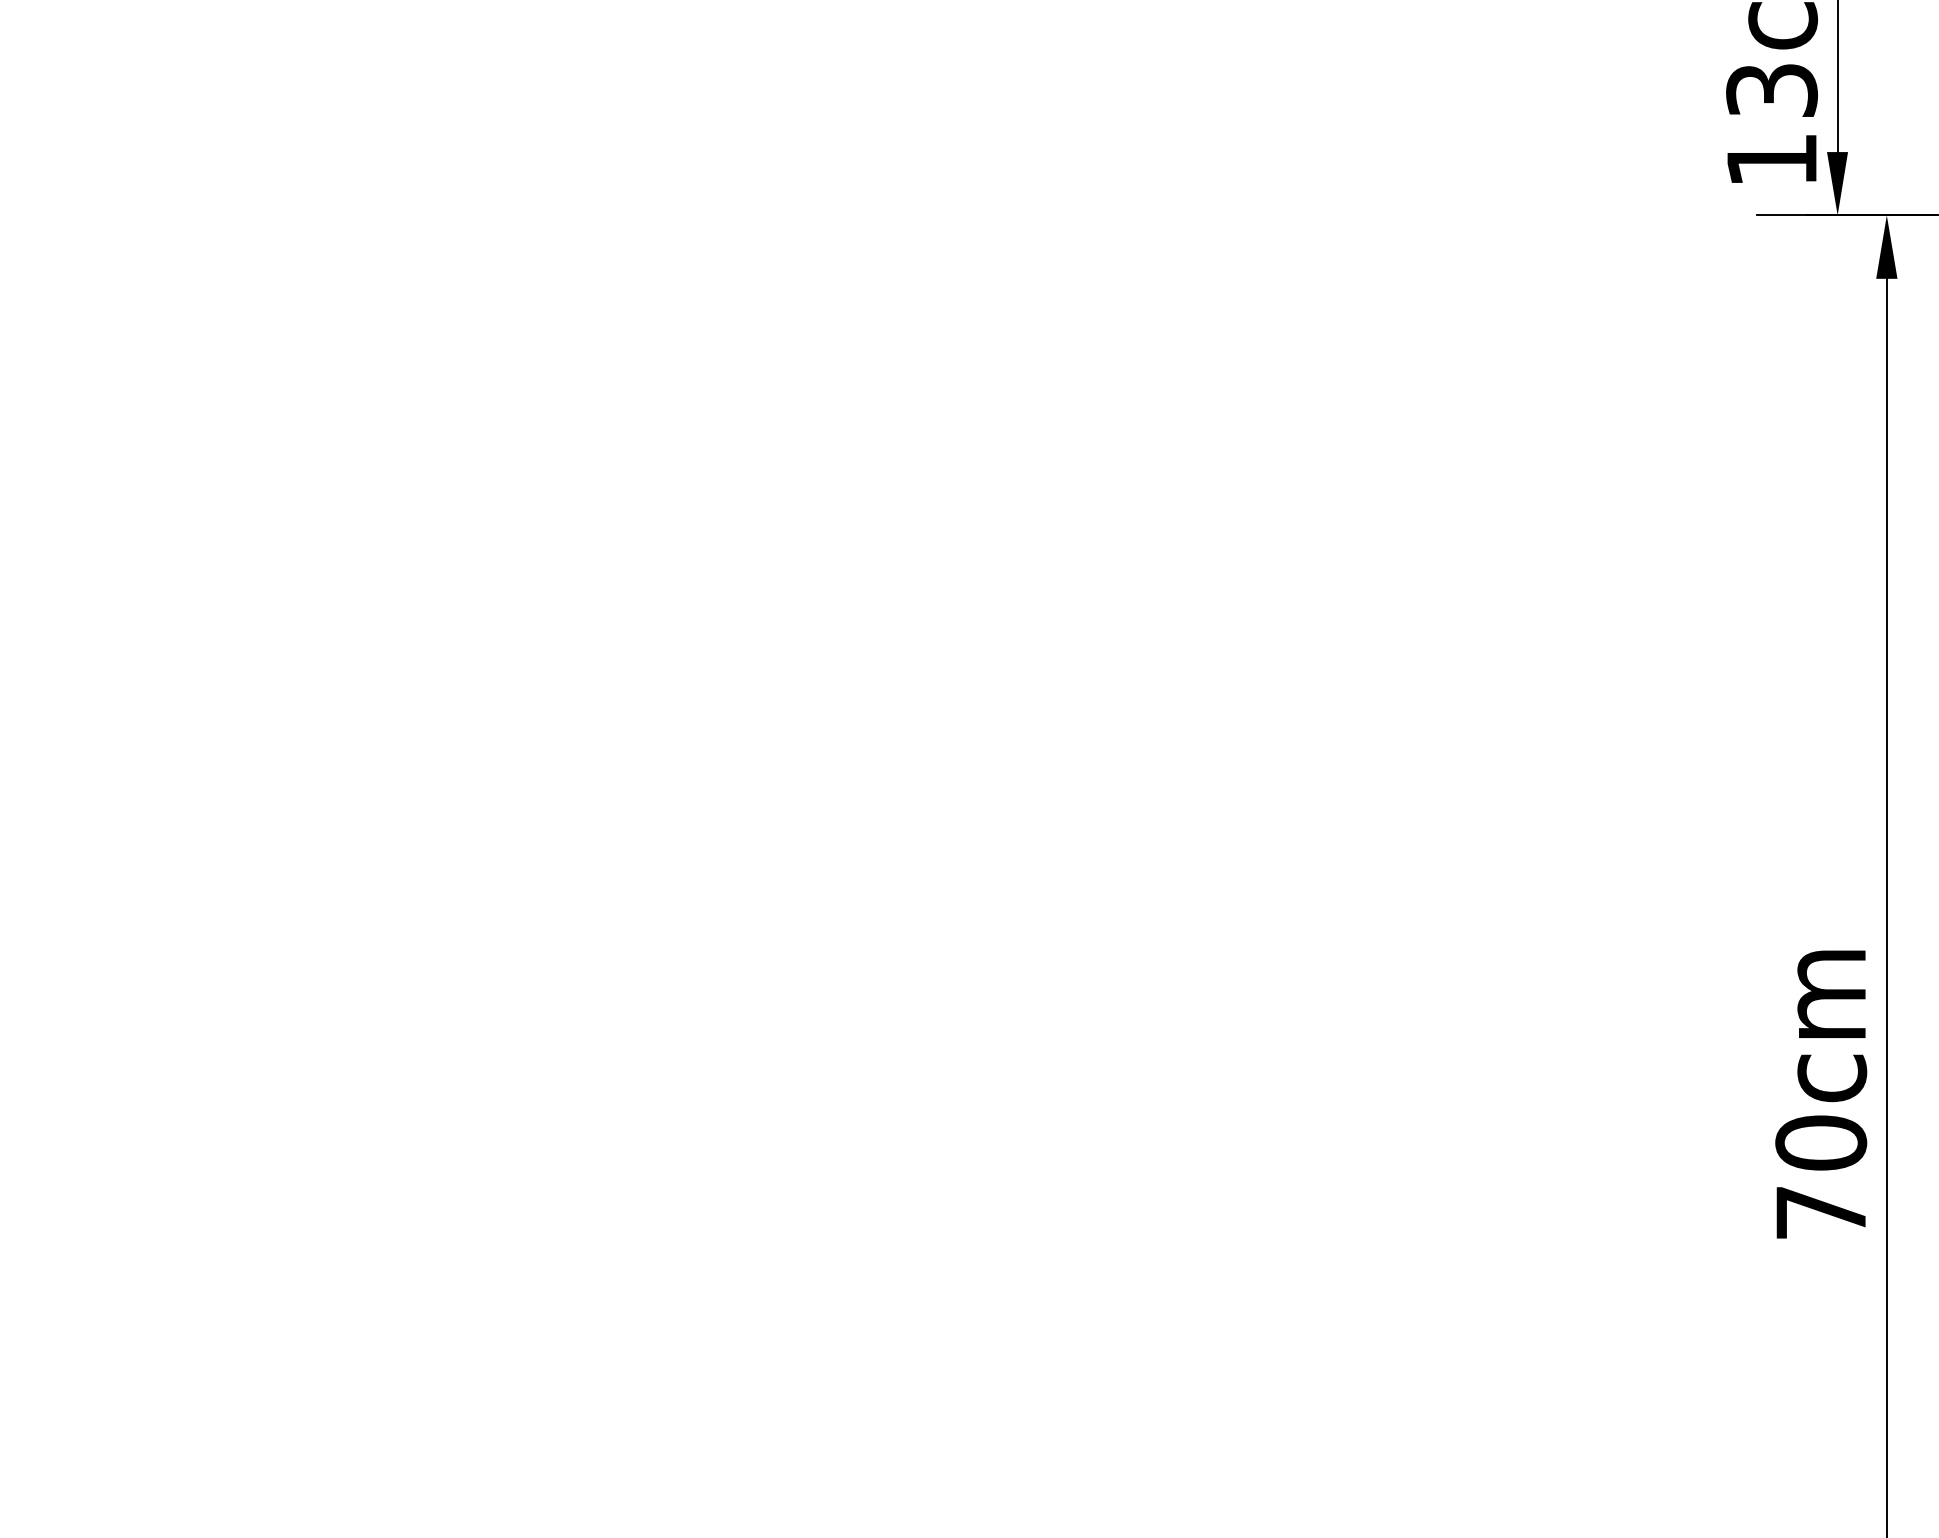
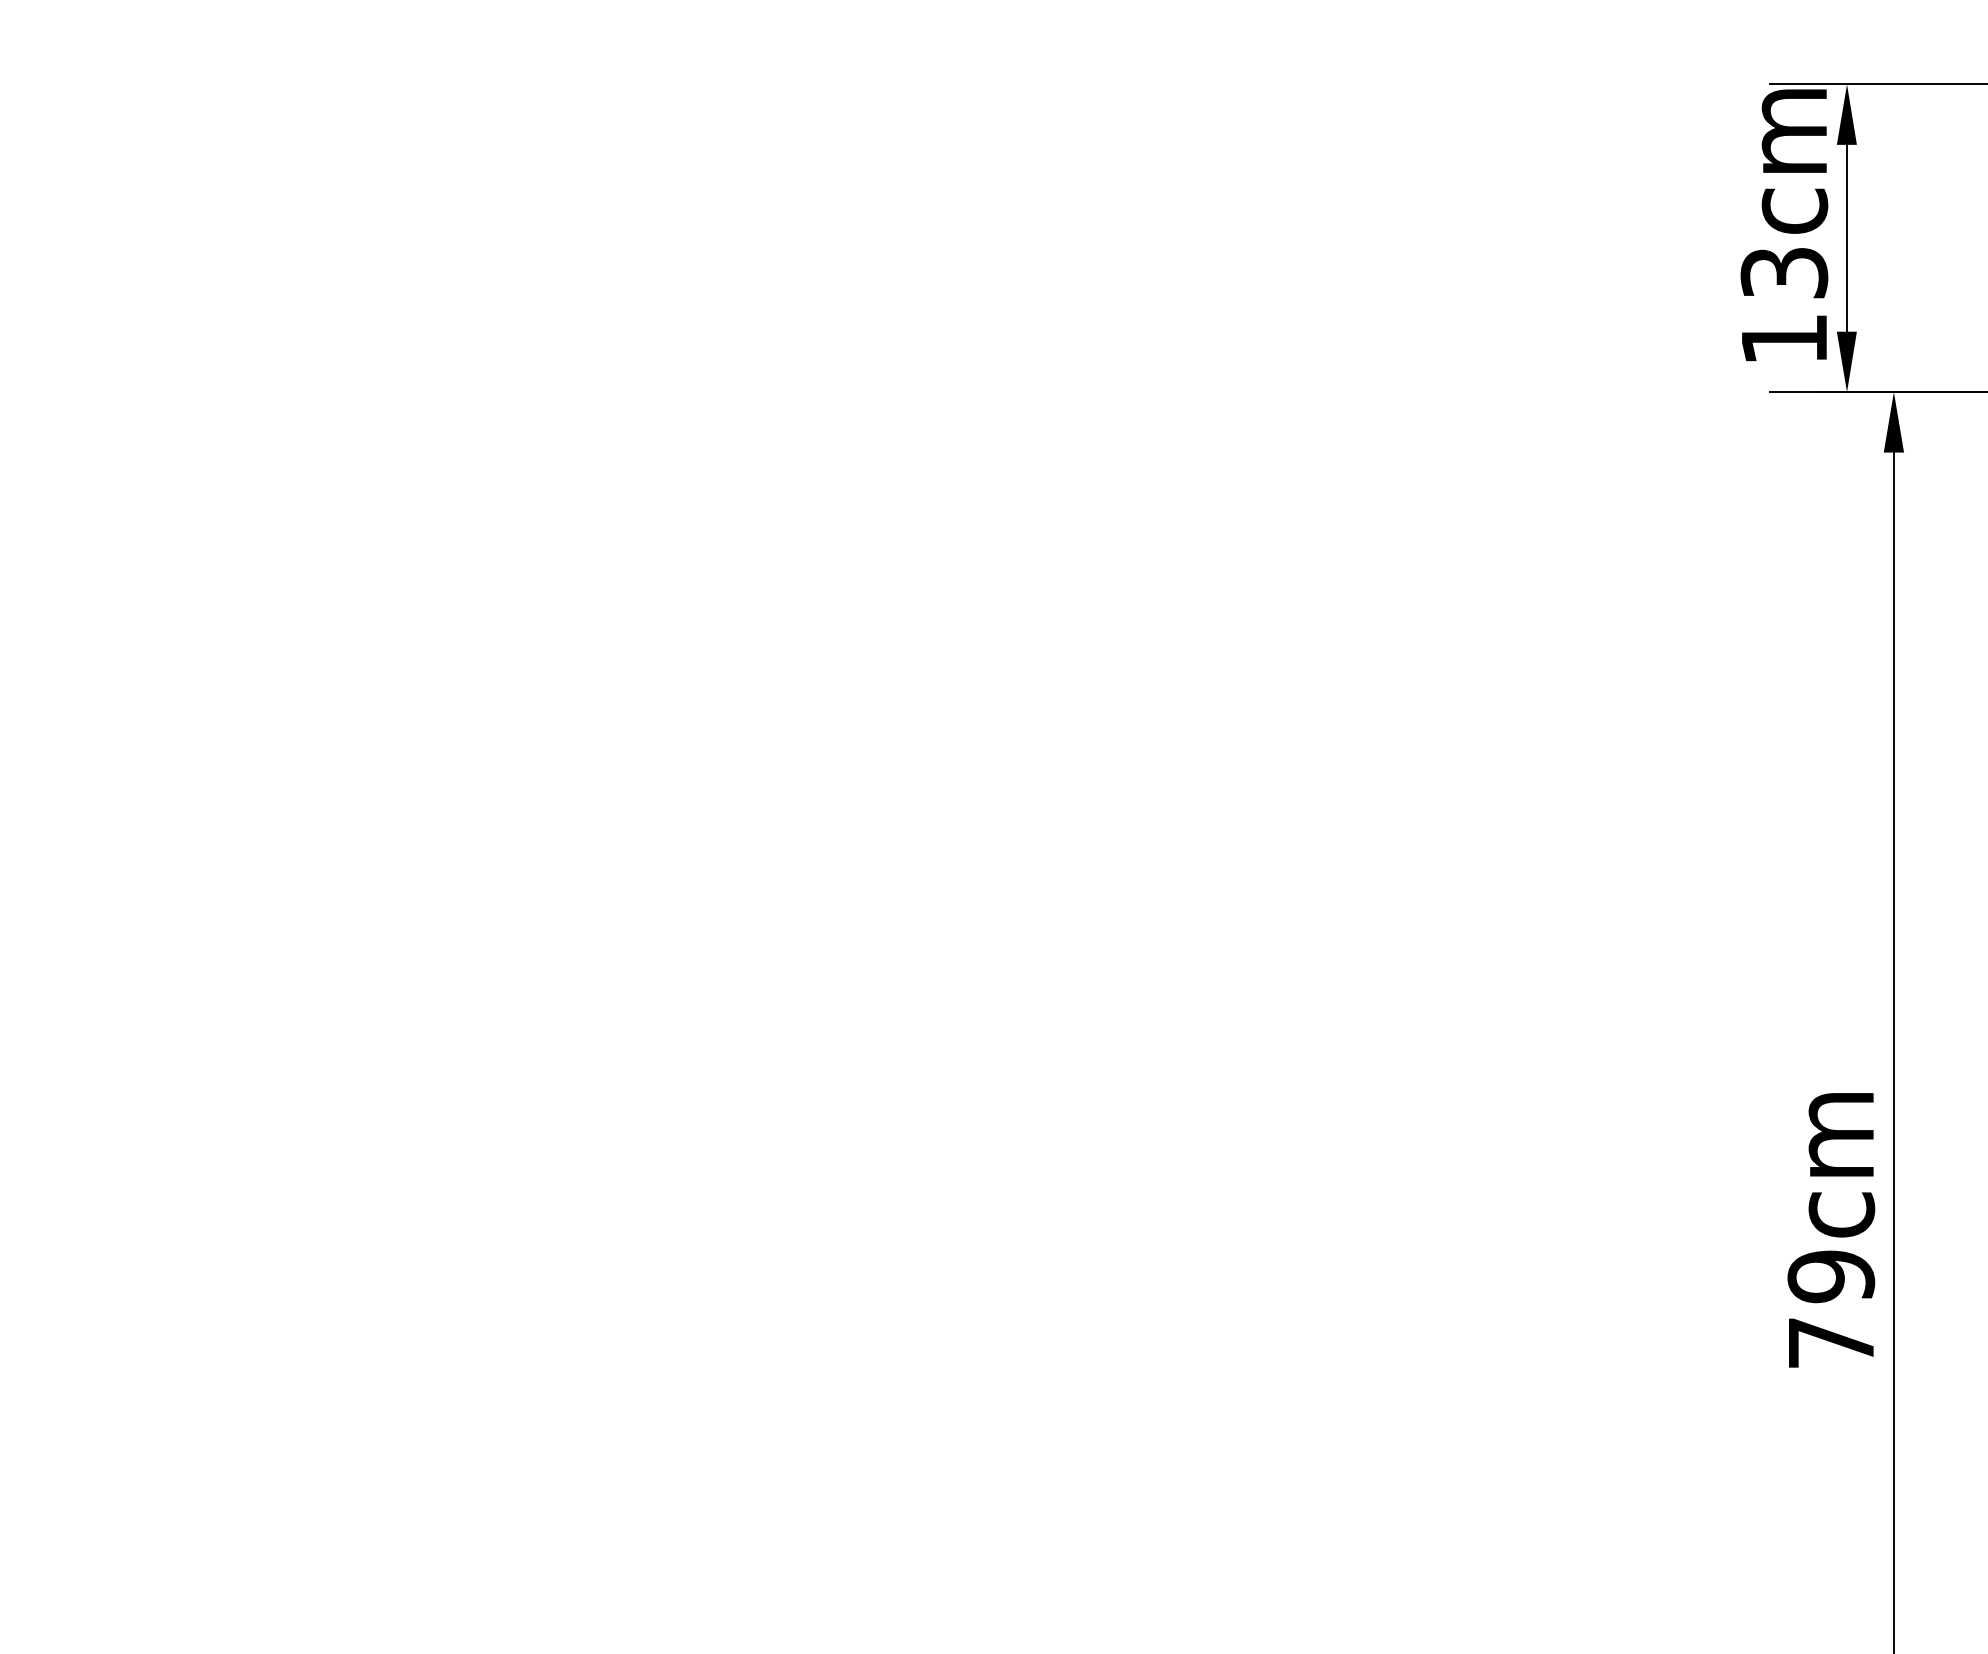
text: (1821, 1142) -> (1831, 1276), 70cm -> 79cm

